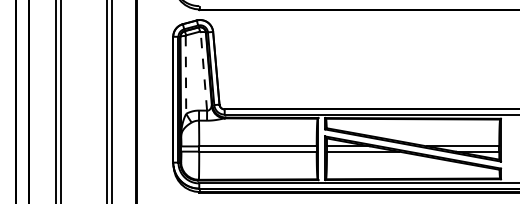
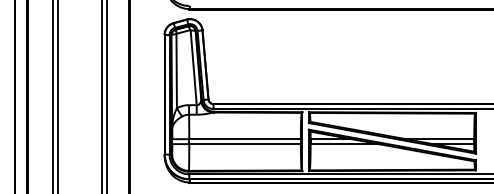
line: (203, 70) -> (193, 67), dashed -> solid
line: (185, 74) -> (176, 70), dashed -> solid

